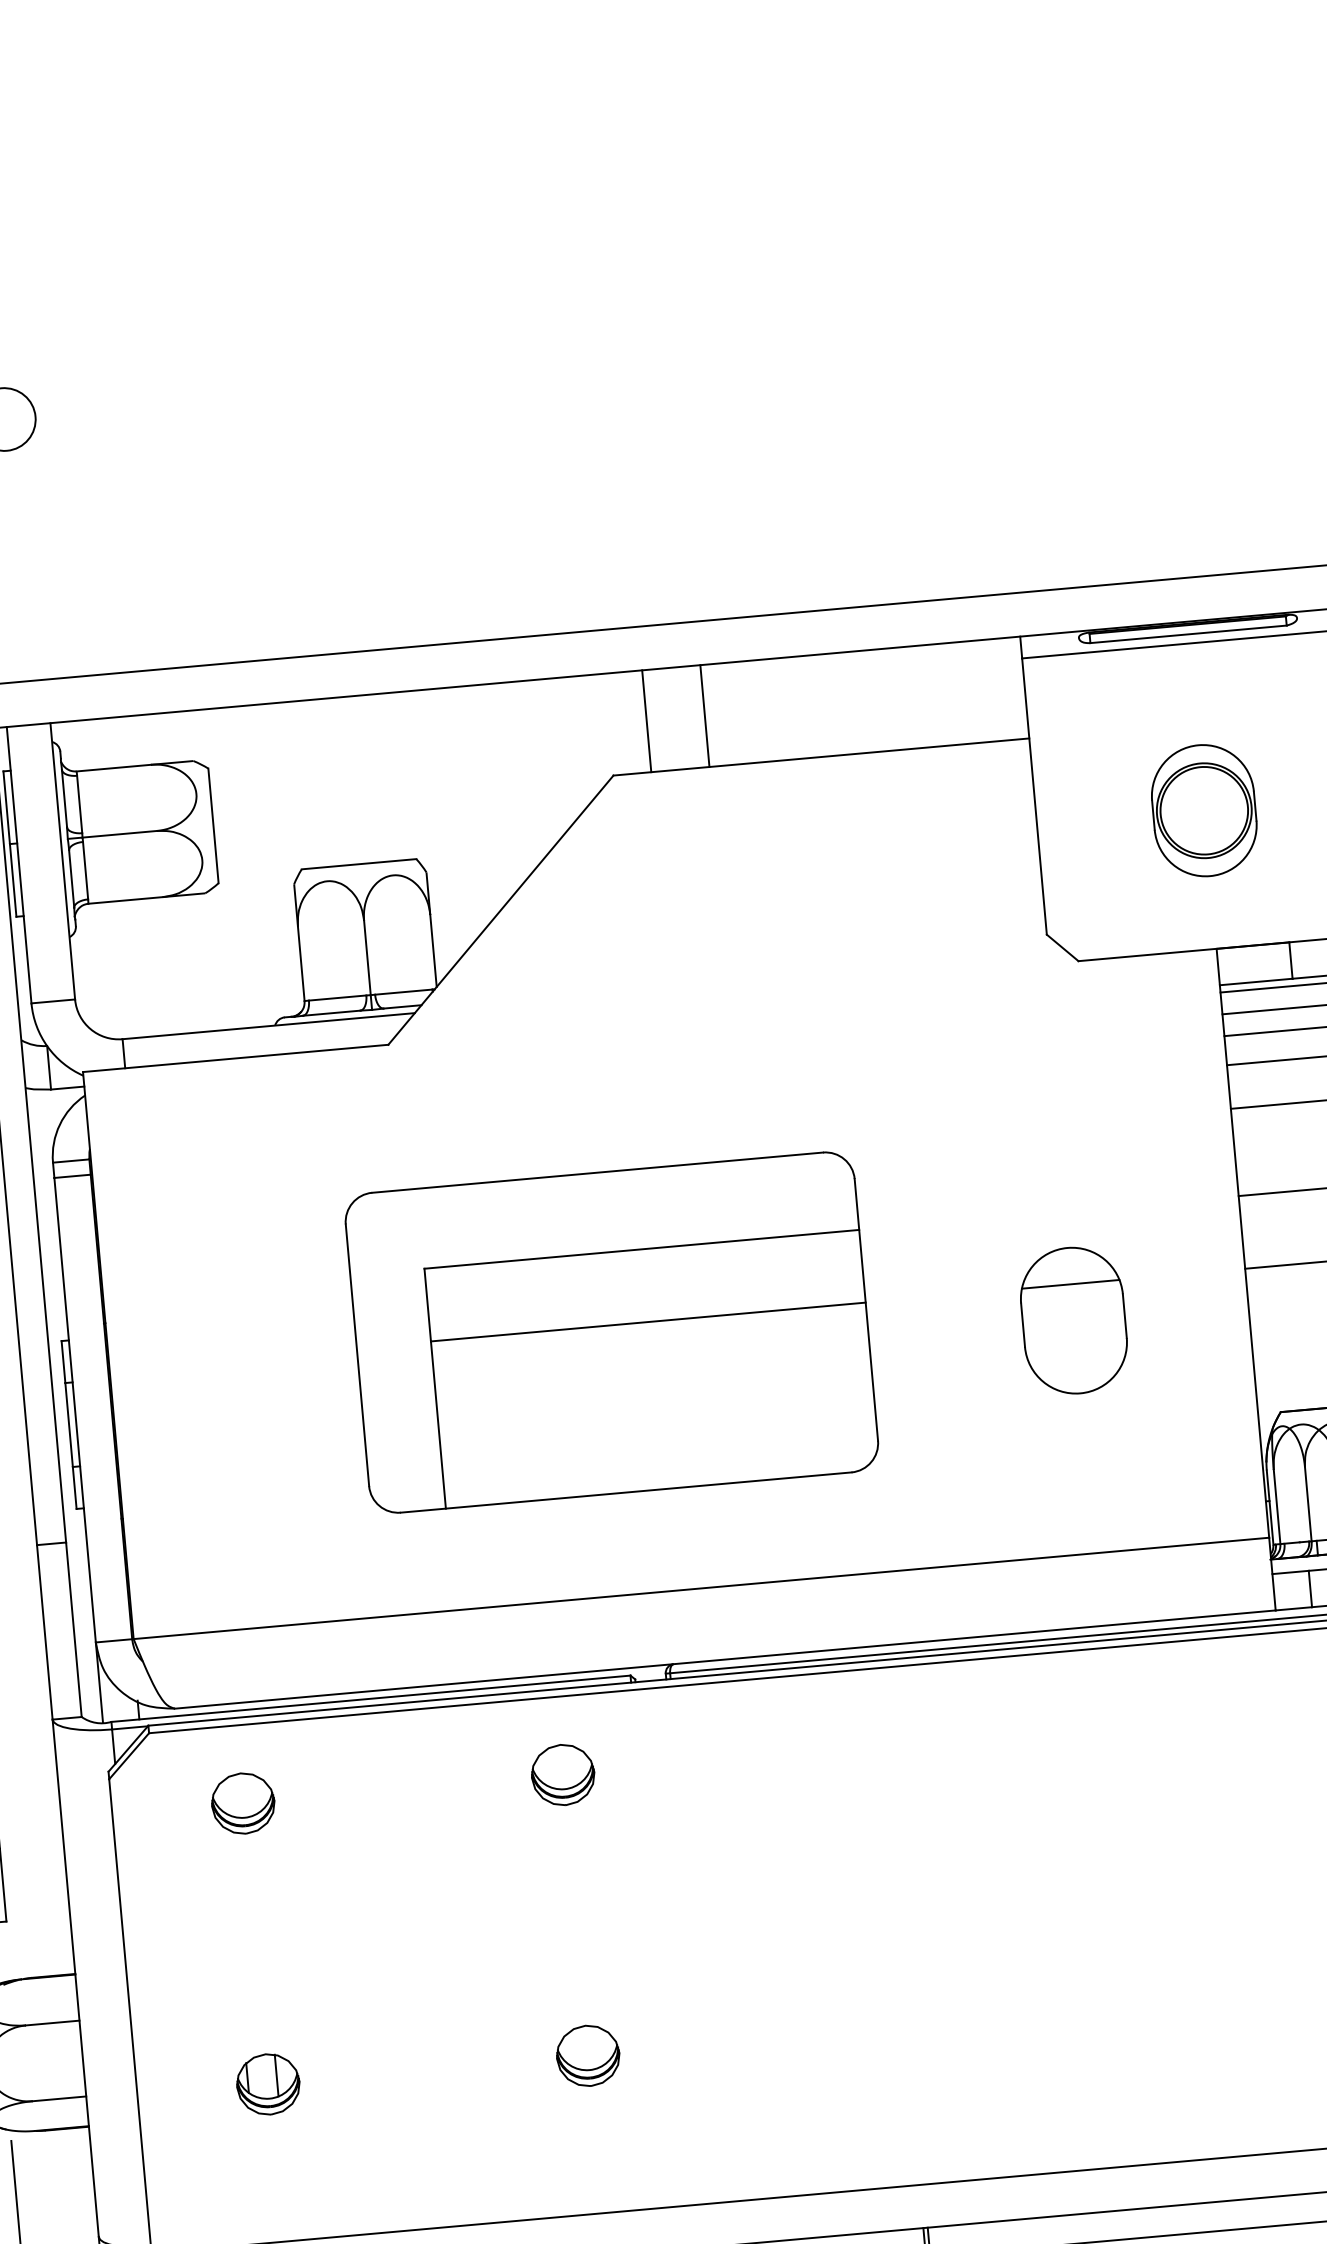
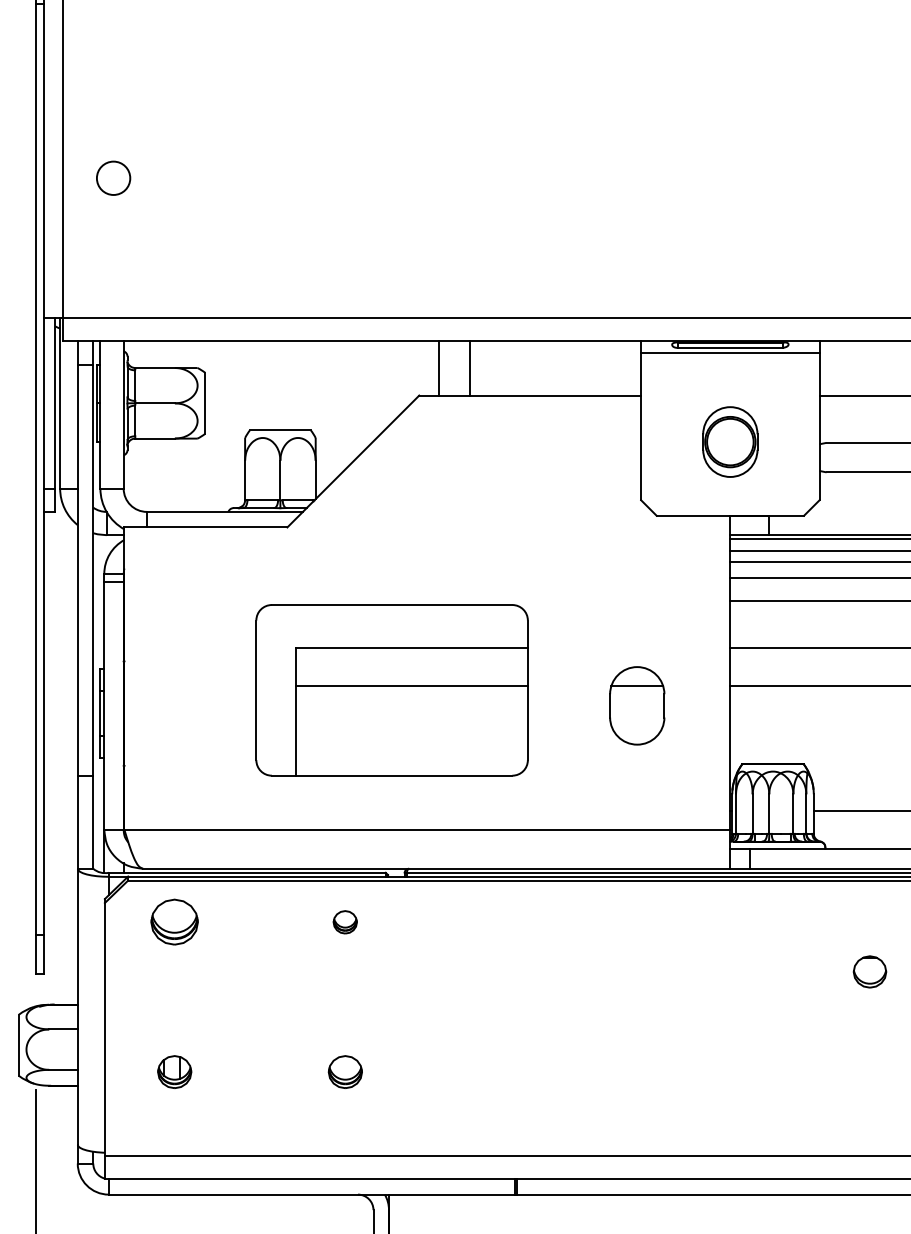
part: (561, 1775) -> (344, 922), size x0.7
part: (242, 1804) -> (174, 922), size x1.4

